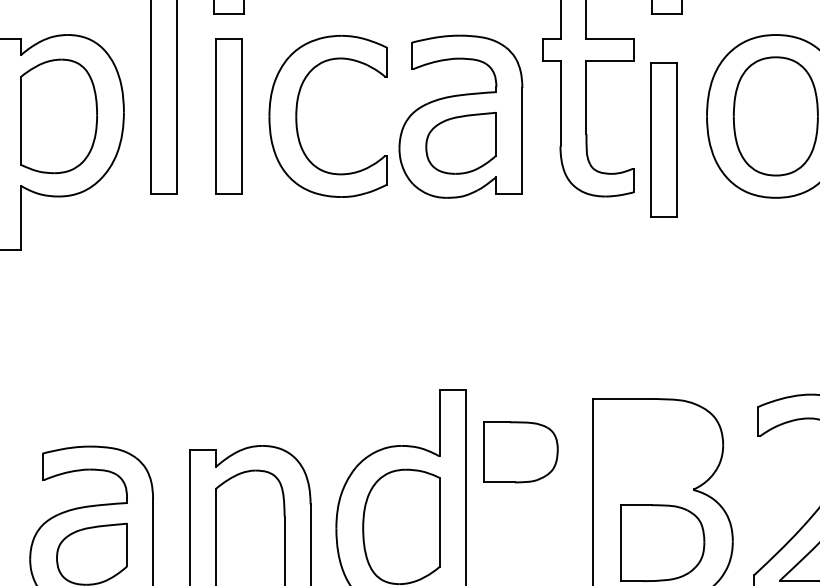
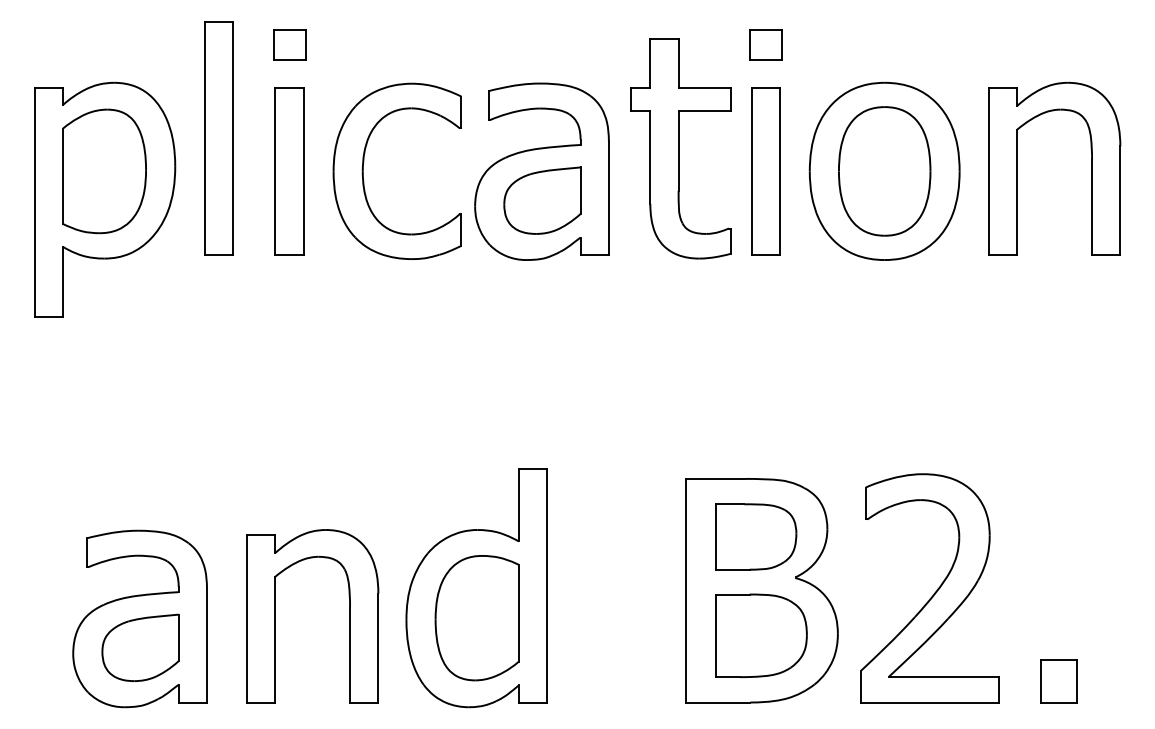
part: (663, 140) -> (765, 171), moved
part: (521, 451) -> (756, 536), moved

